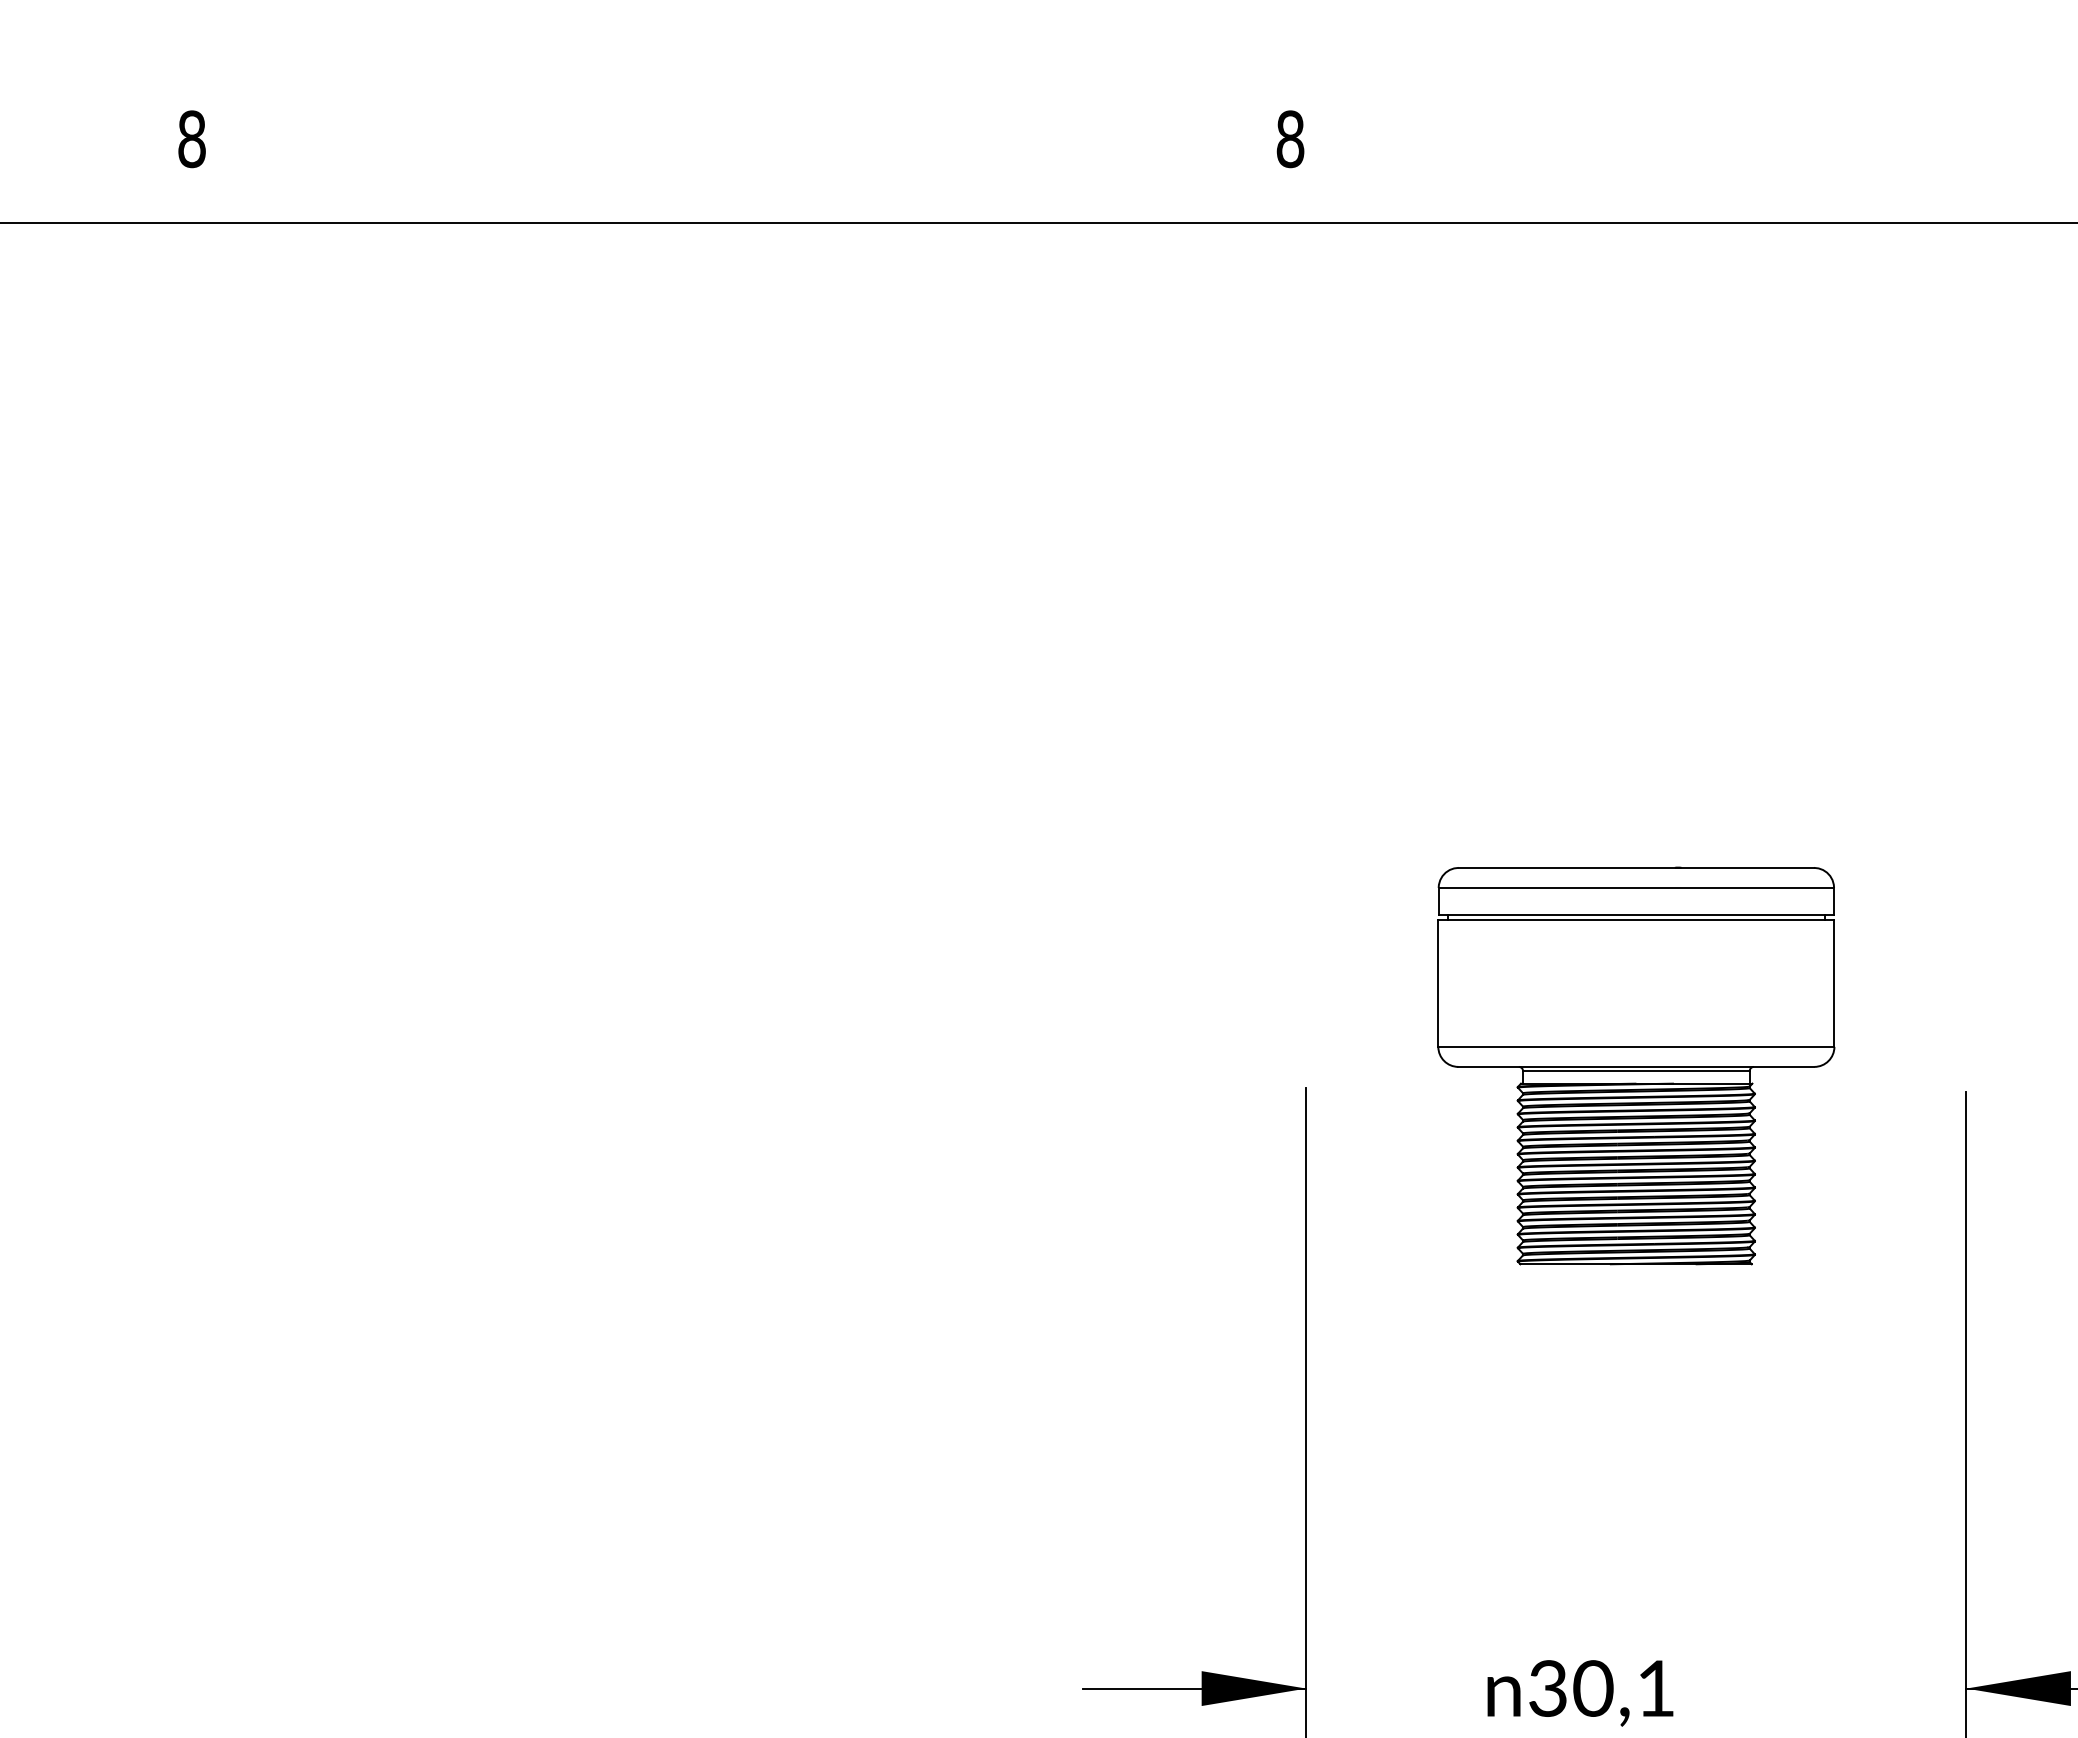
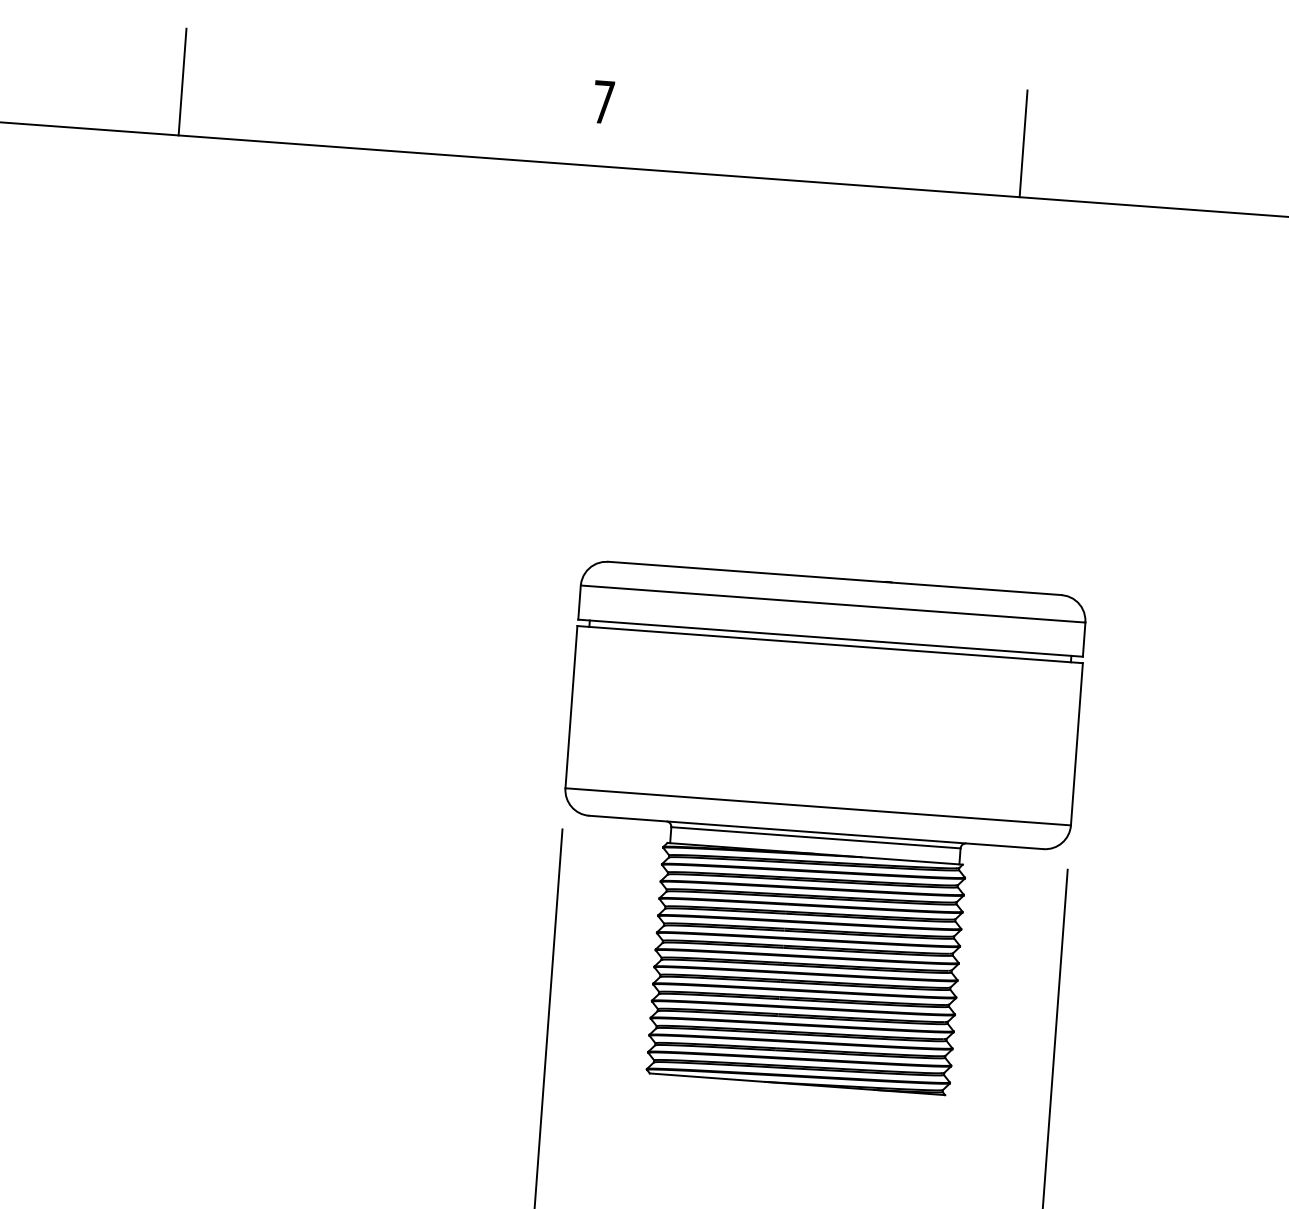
text: (1290, 139) -> (603, 102), 8 -> 7
line: (741, 152) -> (182, 81), added
line: (1839, 152) -> (1023, 143), added
part: (1636, 1065) -> (816, 830), size x1.67

